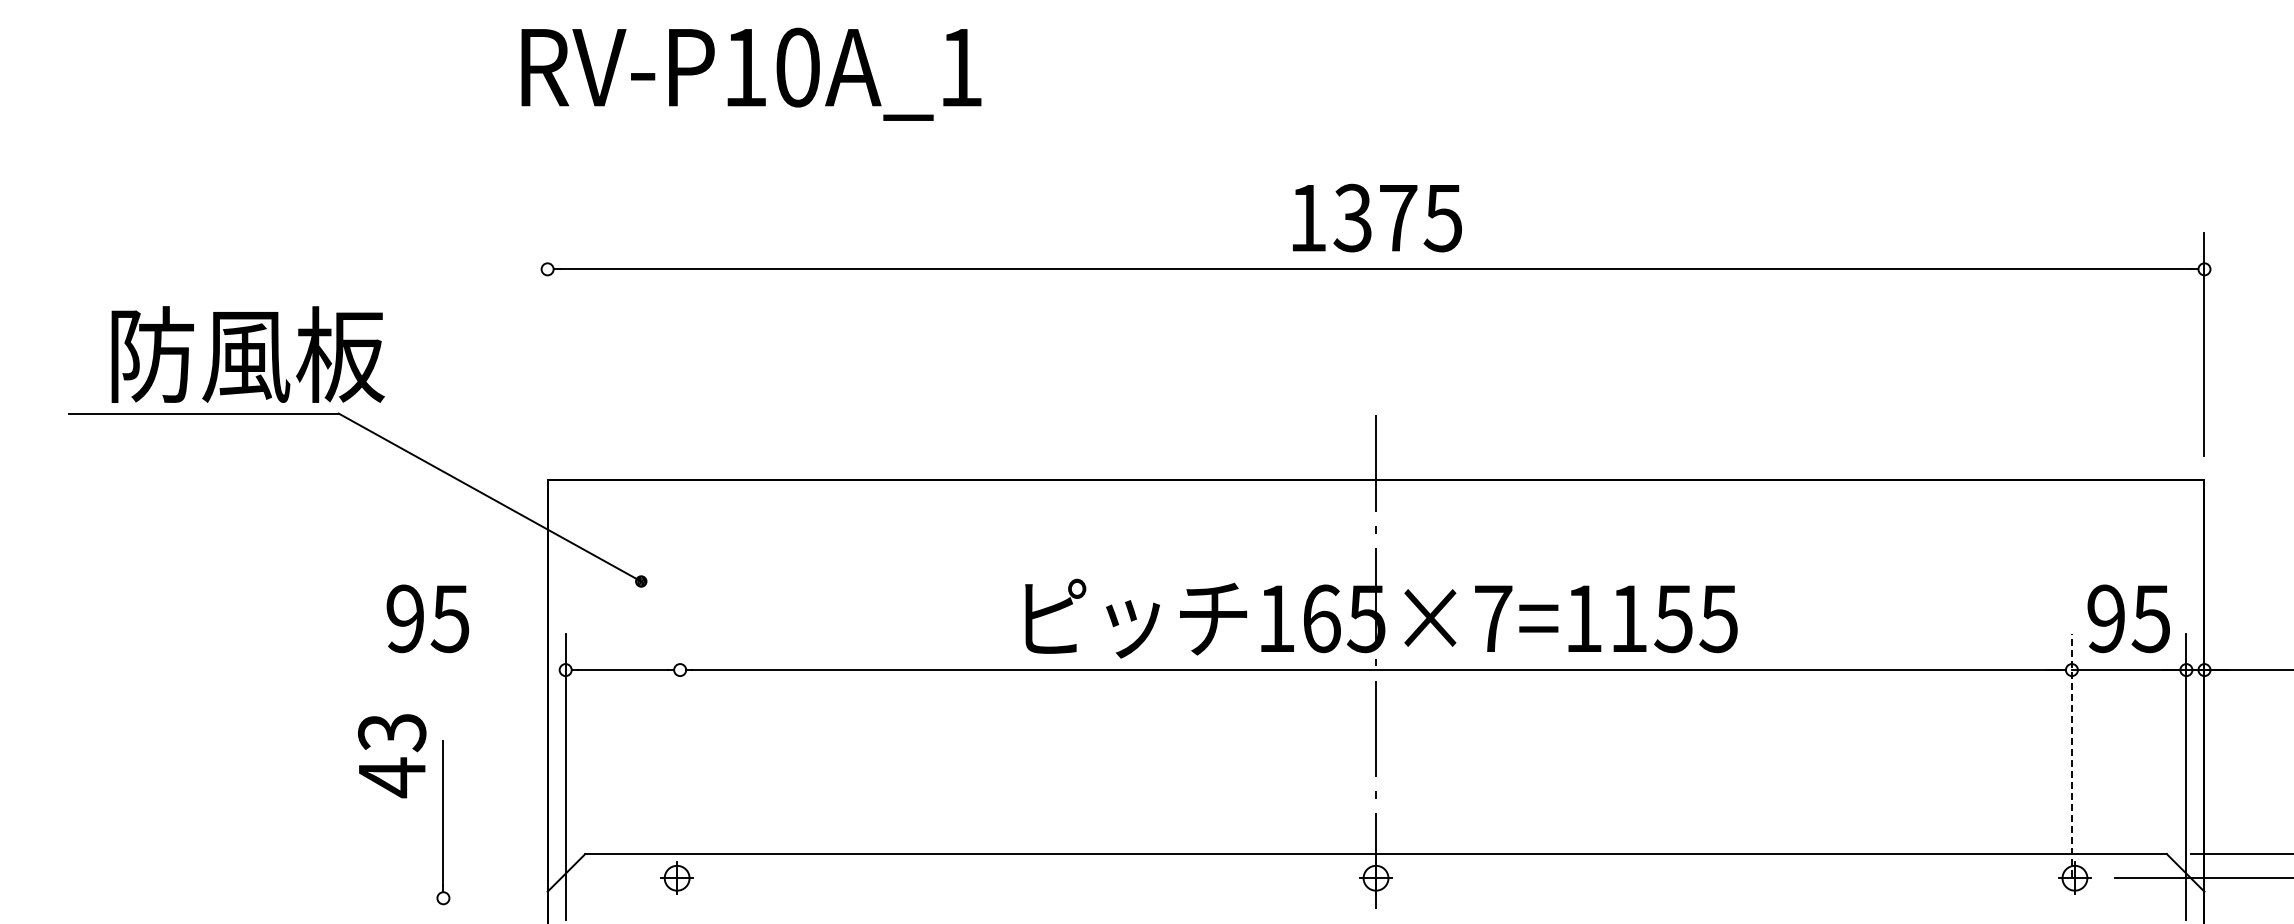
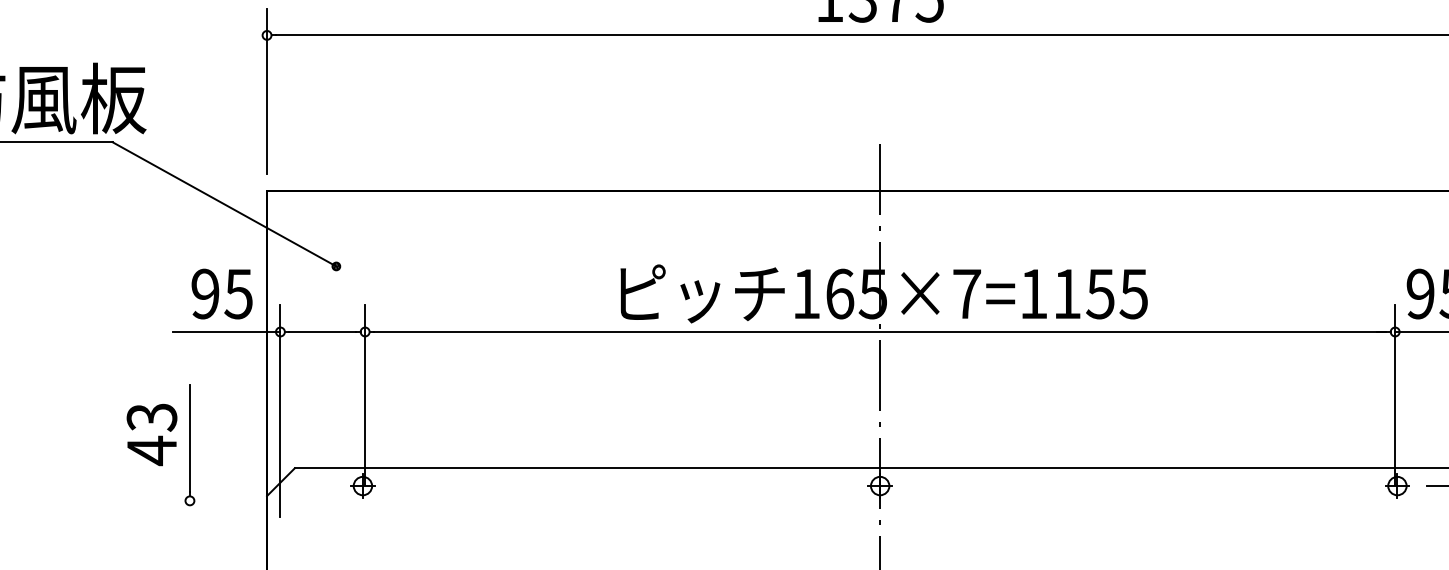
line: (547, 344) -> (266, 91), added
text: (427, 618) -> (221, 293), moved
line: (492, 670) -> (226, 332), added
line: (680, 754) -> (365, 394), added
line: (2071, 754) -> (1394, 394), dashed -> solid
text: (392, 756) -> (152, 435), moved

